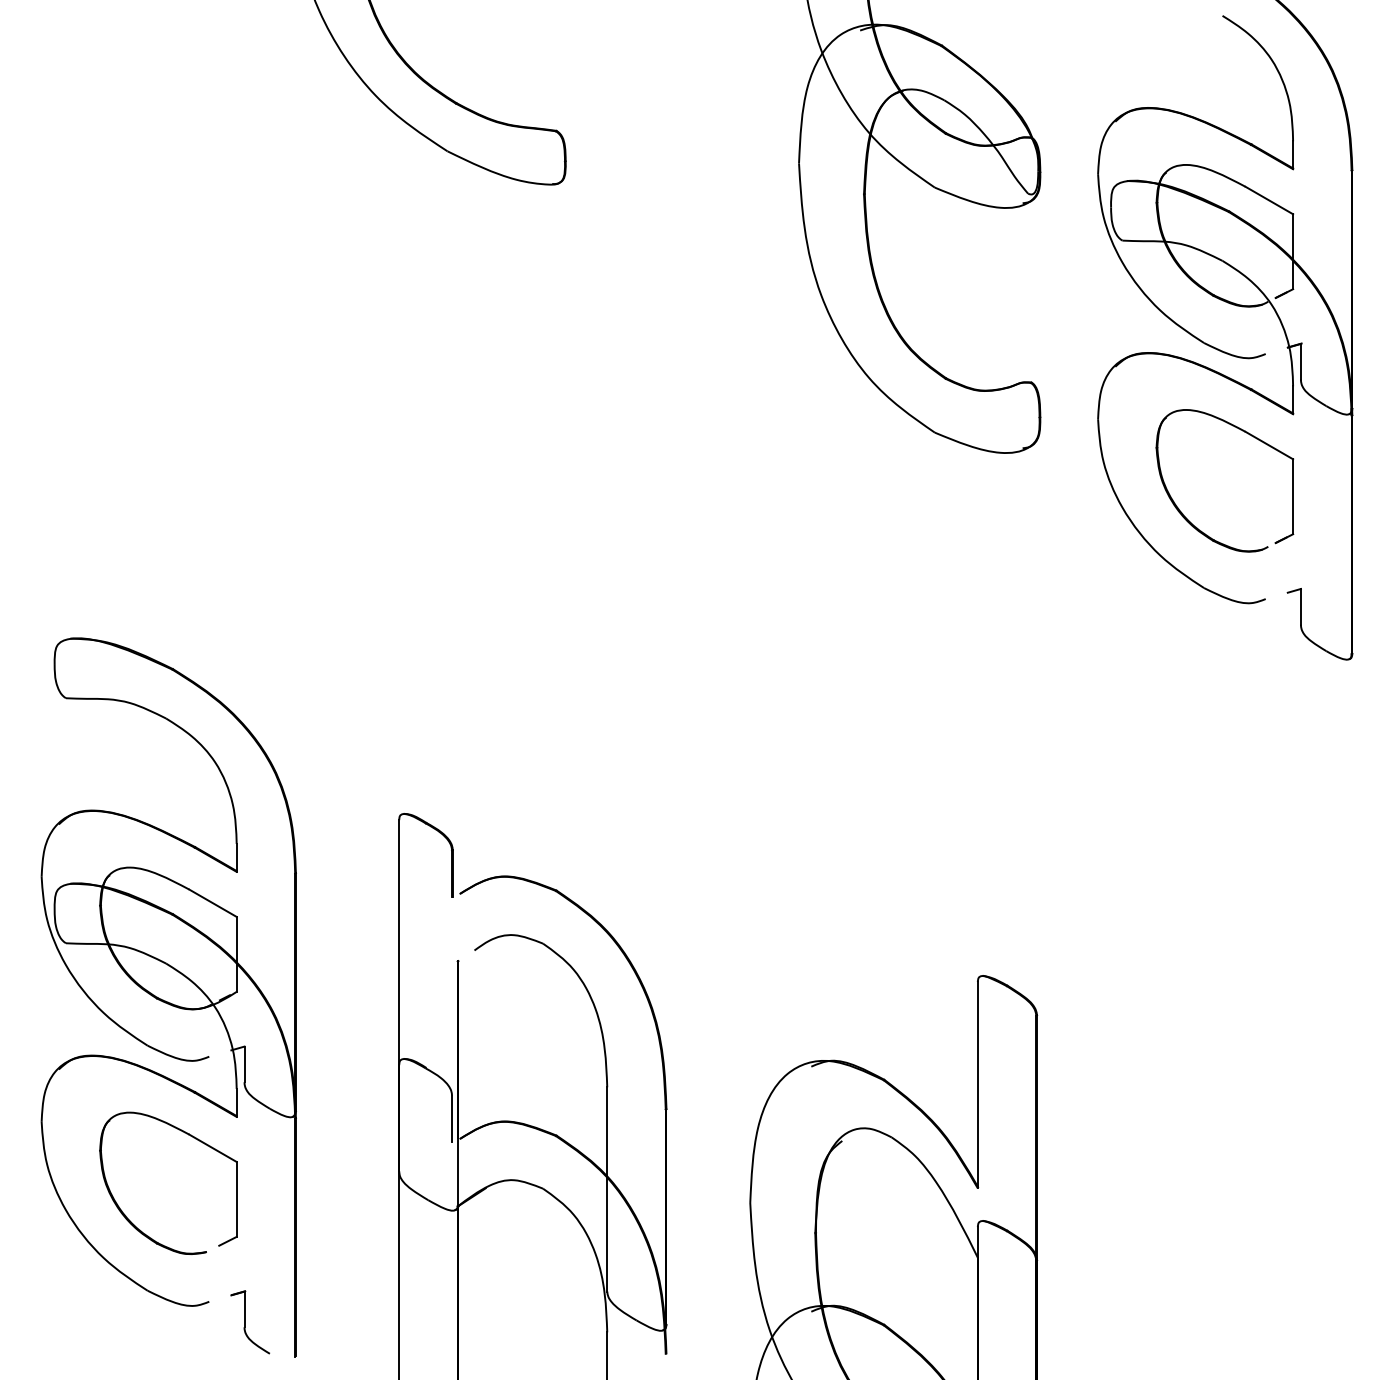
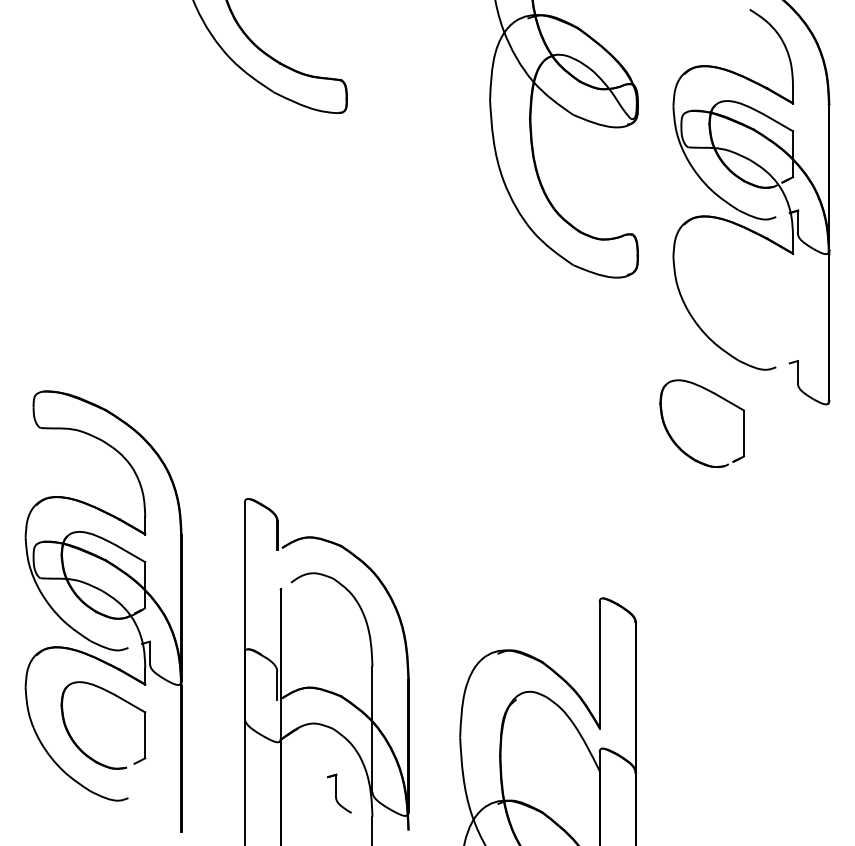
part: (1246, 434) -> (715, 395), moved
part: (250, 1321) -> (339, 793), moved

